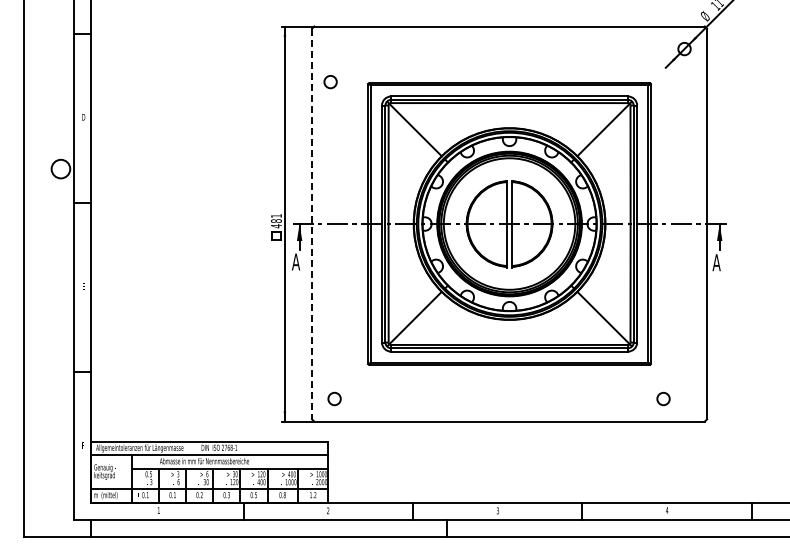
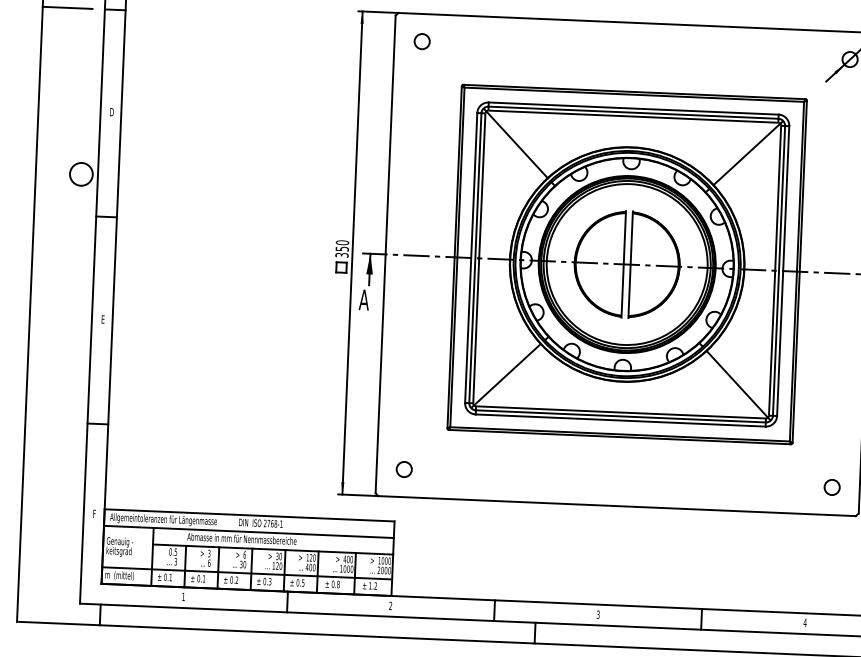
line: (43, 33) -> (67, 7), added
circle: (330, 82) -> (422, 42), moved
text: (276, 221) -> (342, 249), 481 -> 350
line: (312, 224) -> (386, 255), dashed -> solid
circle: (663, 398) -> (832, 486), moved

